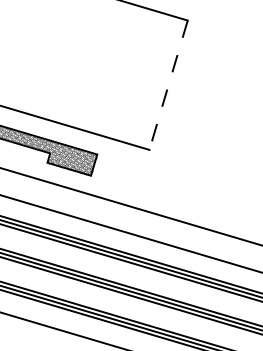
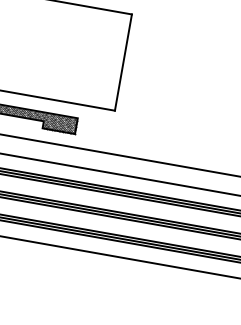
line: (168, 85) -> (123, 62), dashed -> solid

